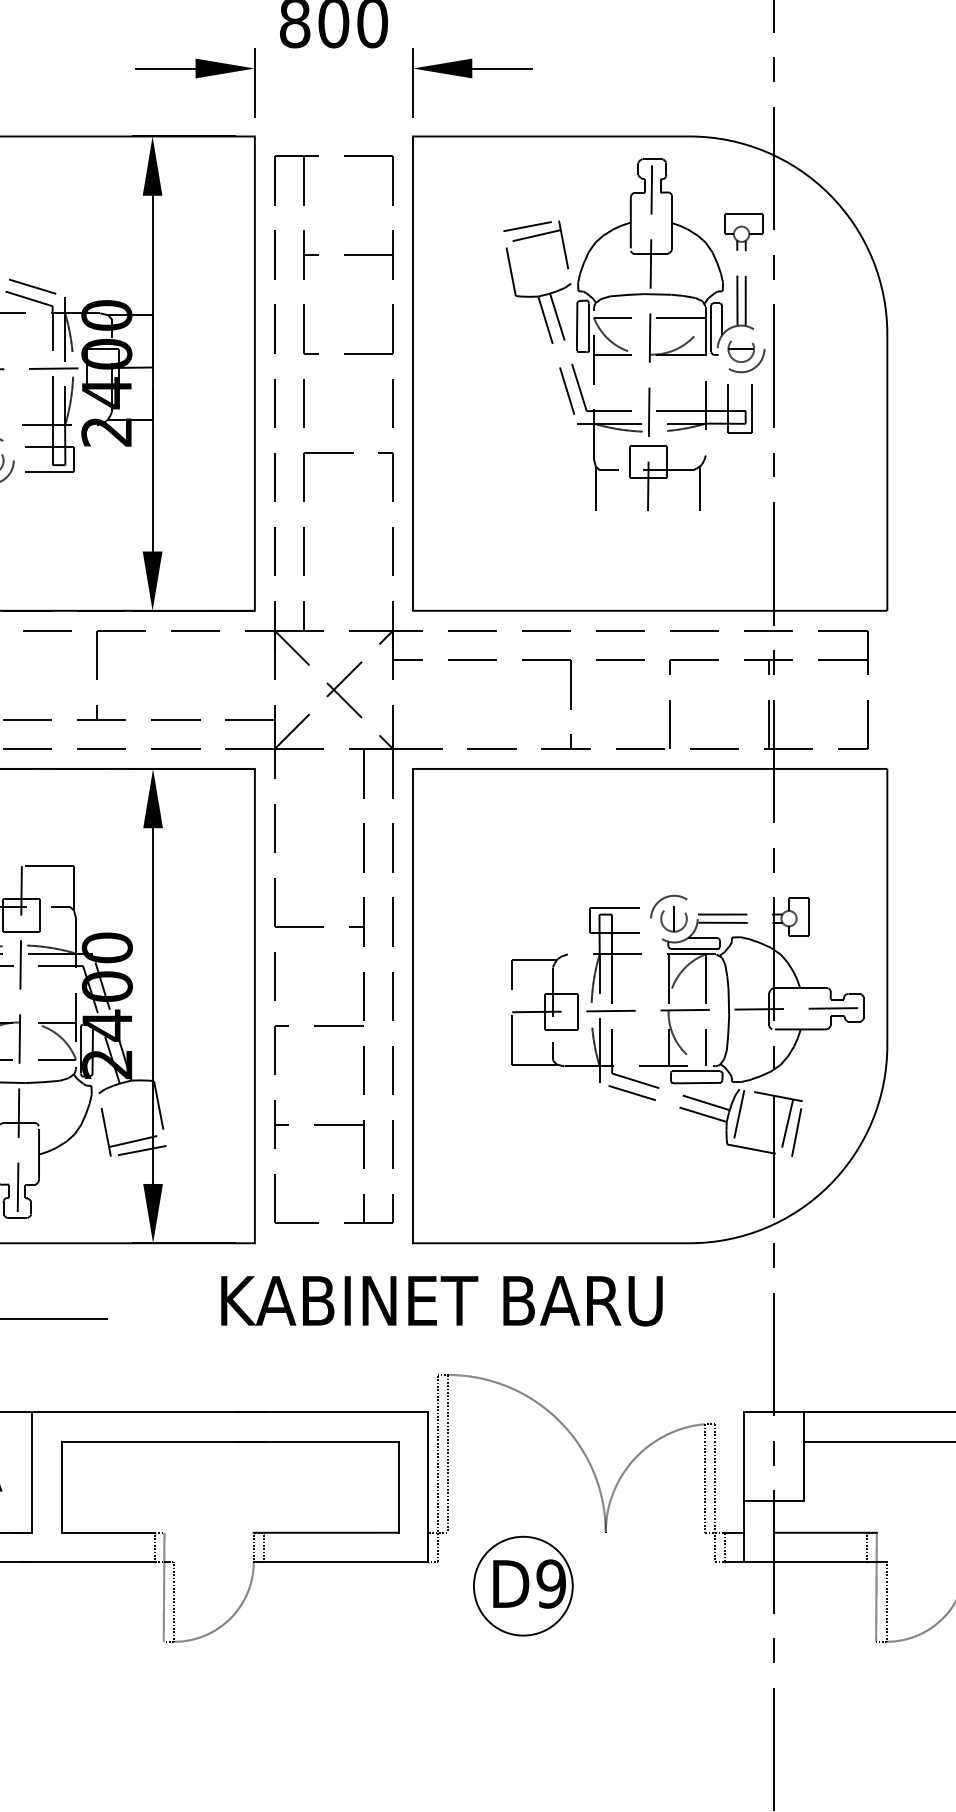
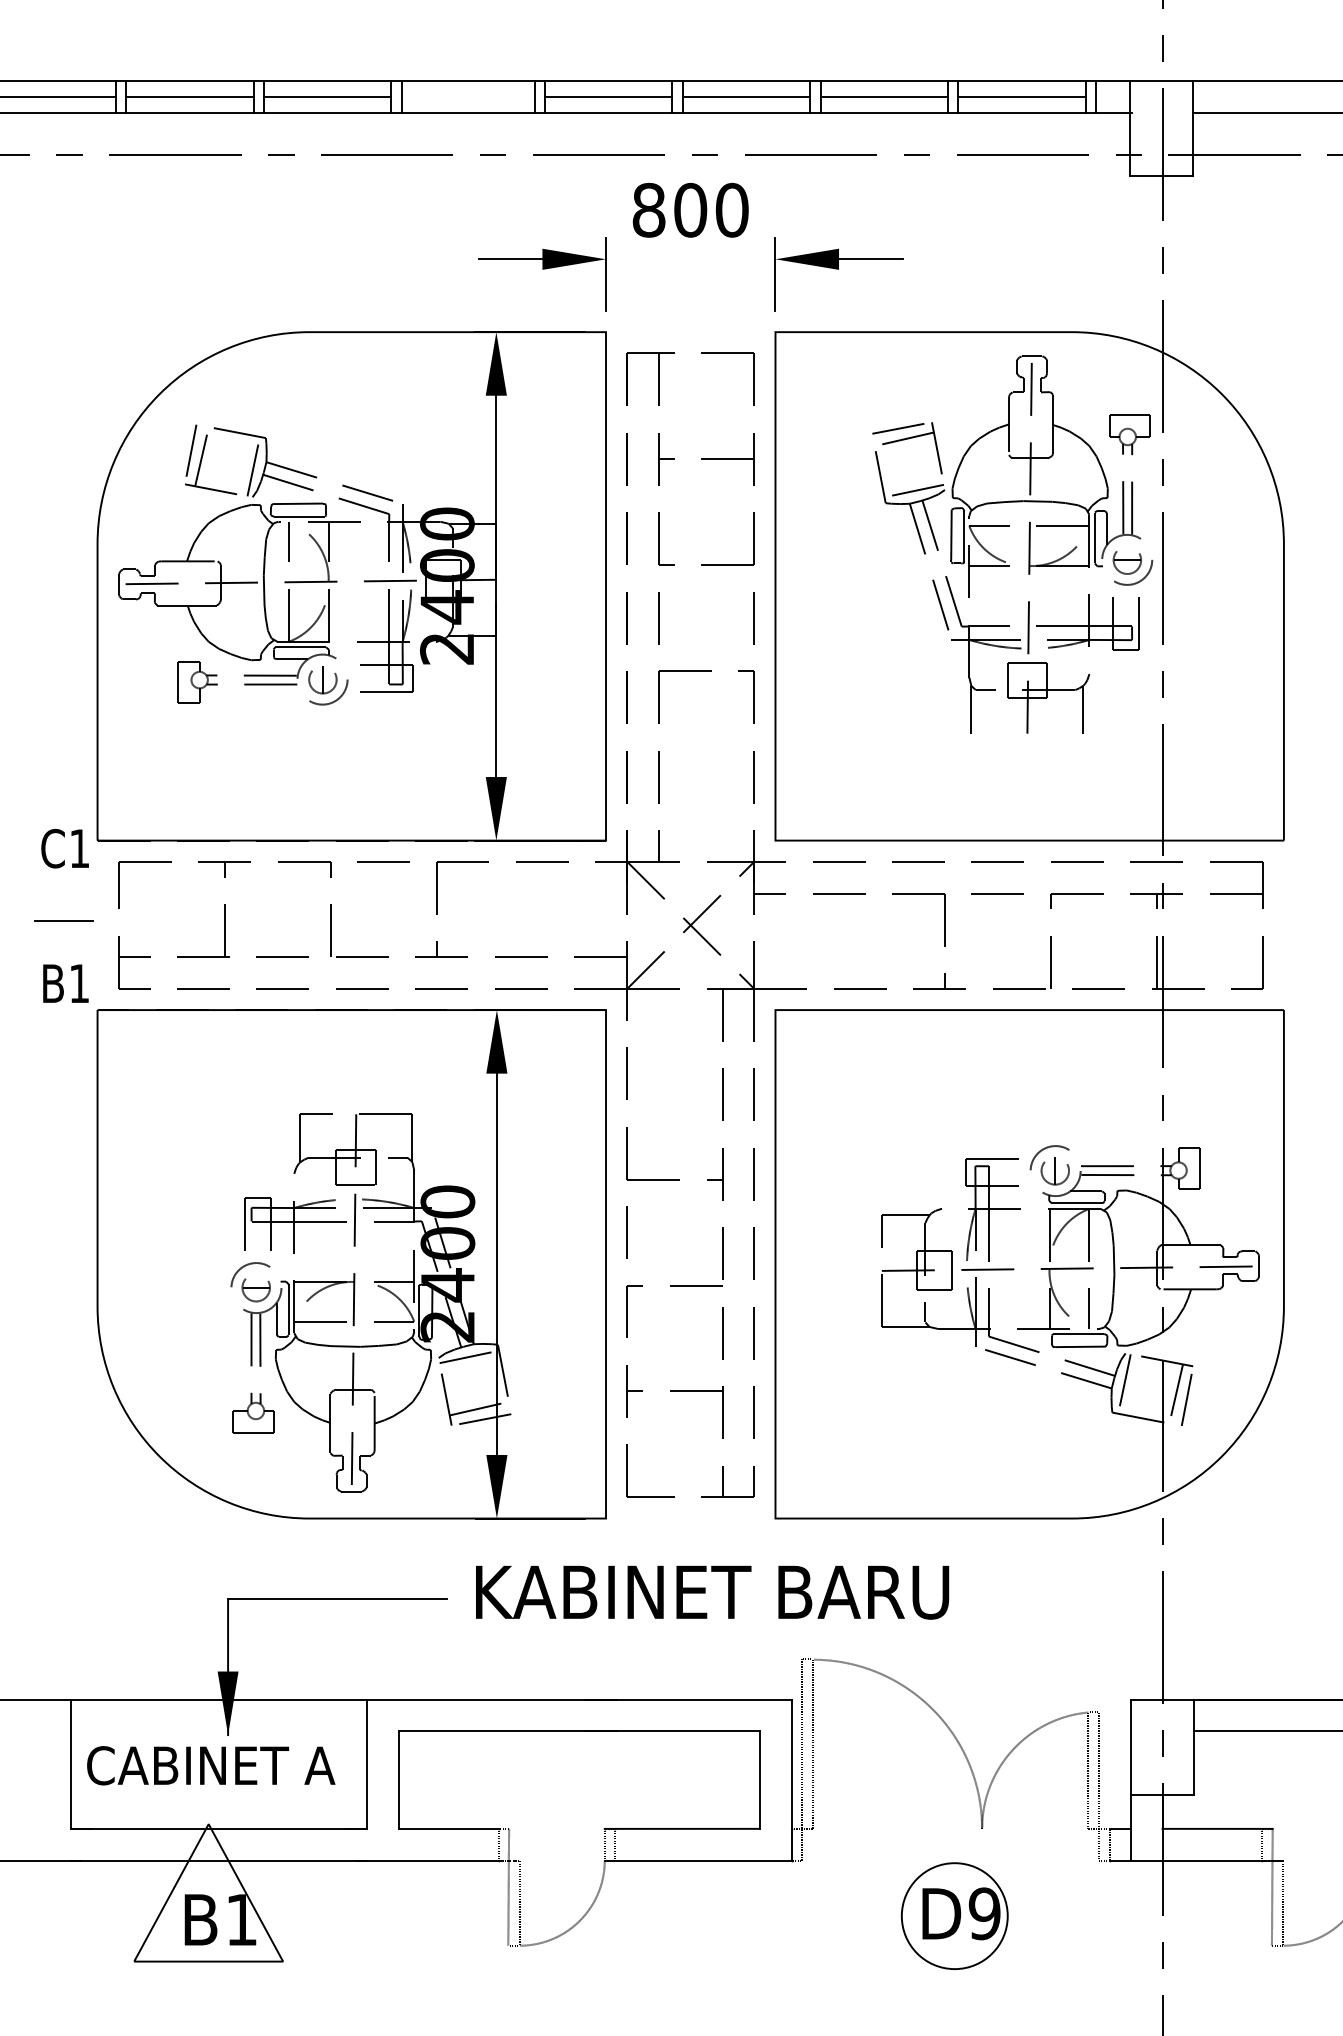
line: (541, 284) -> (913, 490), added
line: (127, 1092) -> (469, 1356), added
text: (441, 1301) -> (712, 1592), moved
part: (523, 1585) -> (954, 1915), moved

